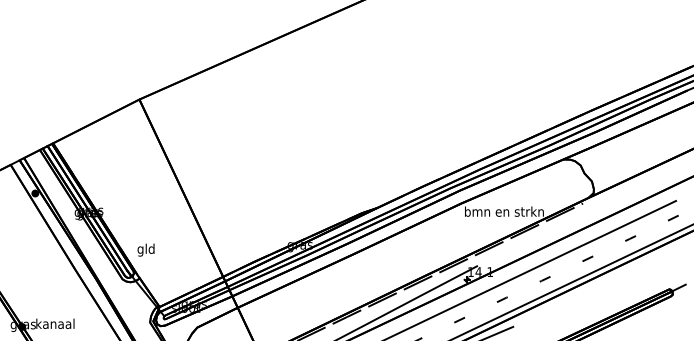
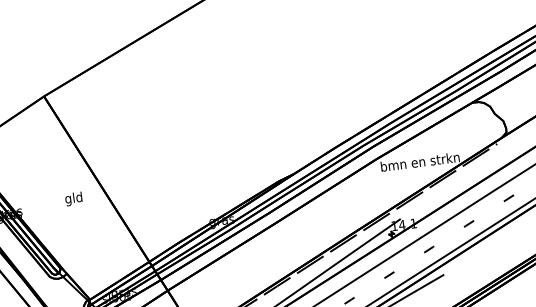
text: (145, 249) -> (73, 198), moved

